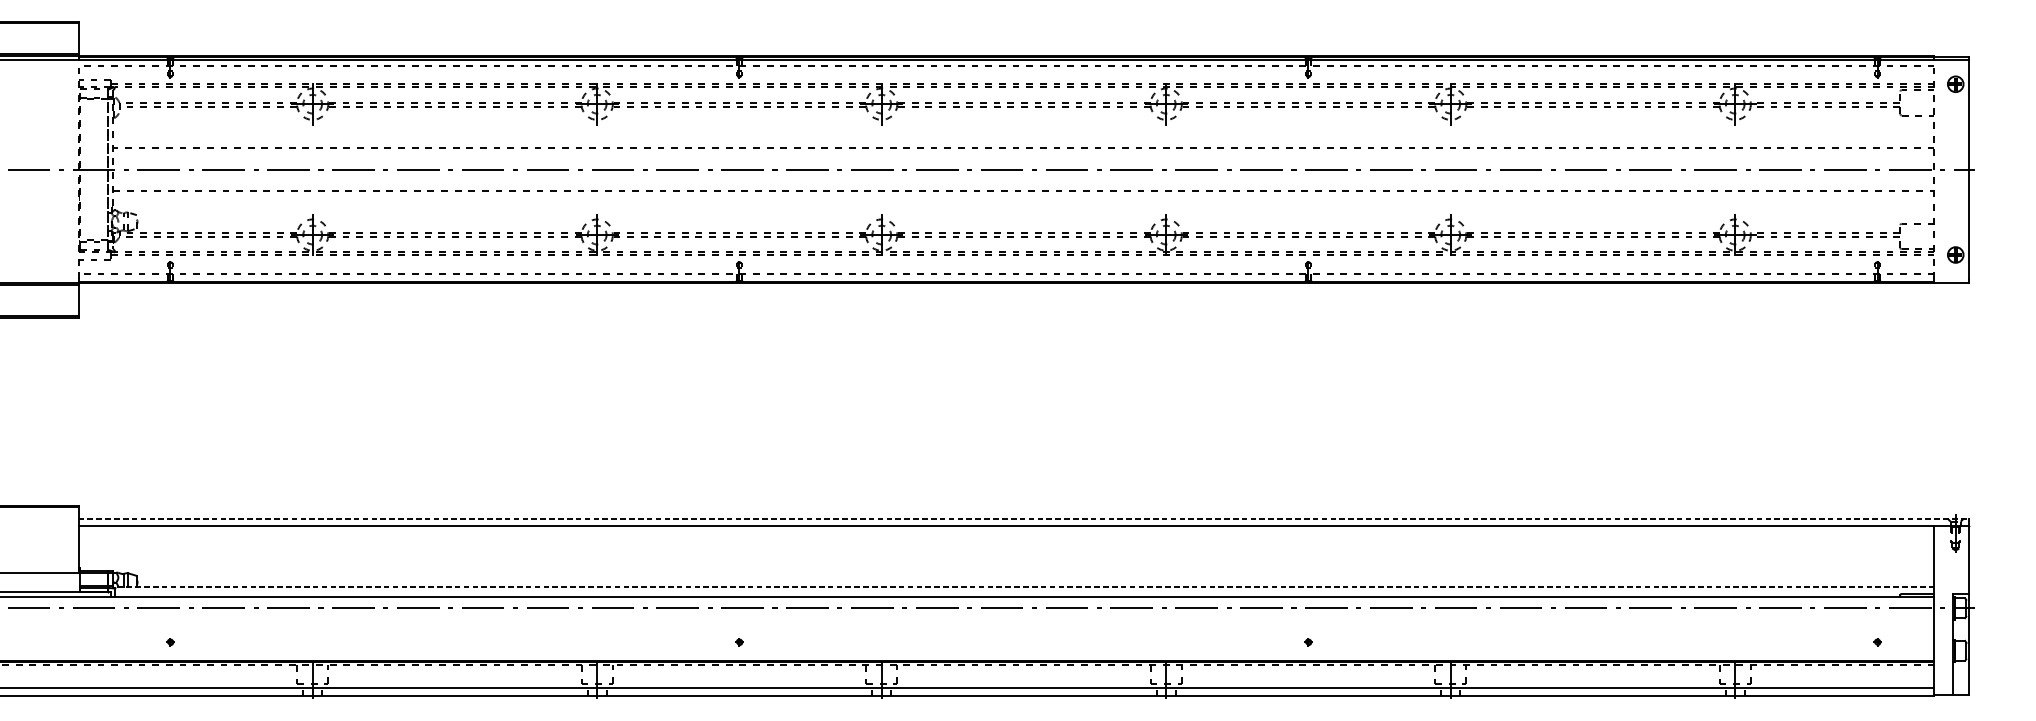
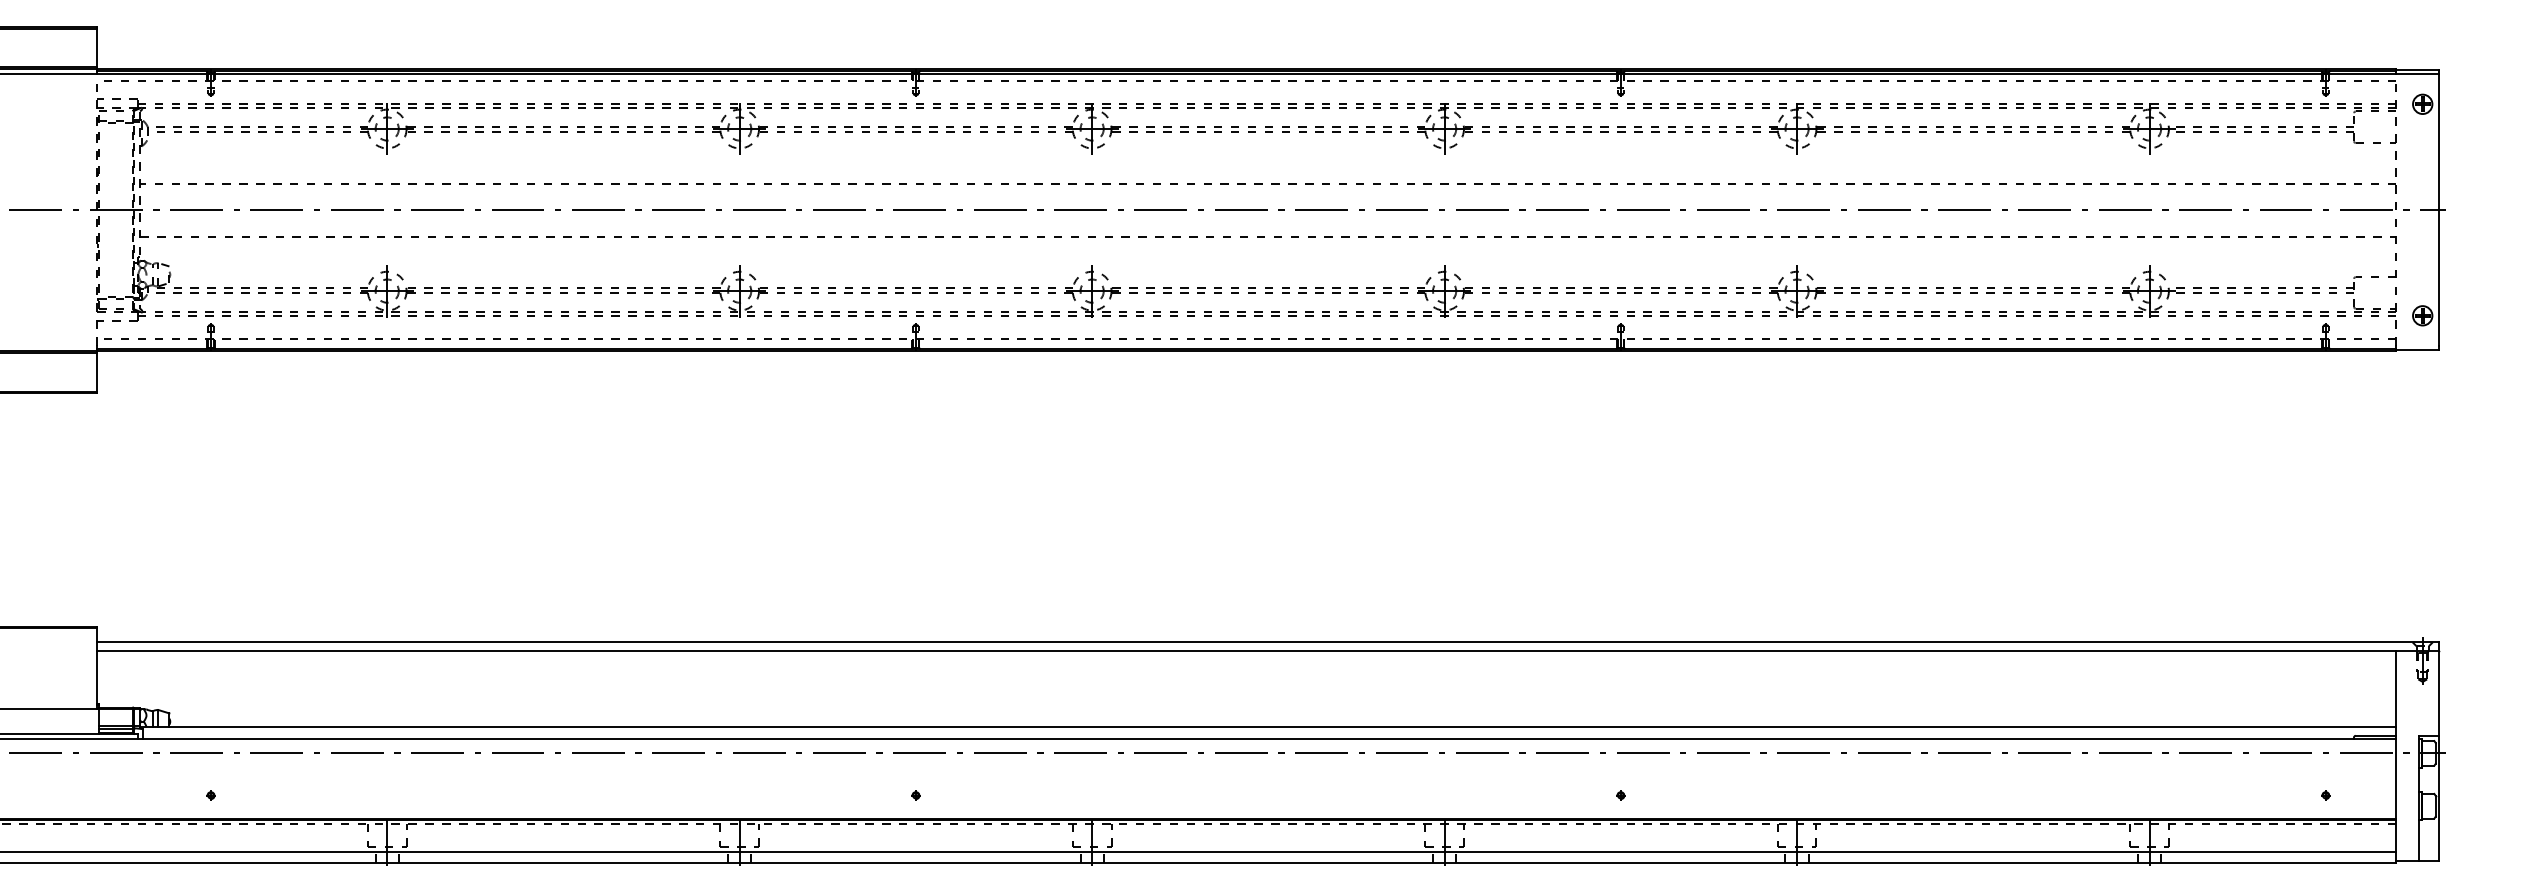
line: (1023, 518) -> (1267, 642), dashed -> solid
line: (1023, 586) -> (1267, 726), dashed -> solid

